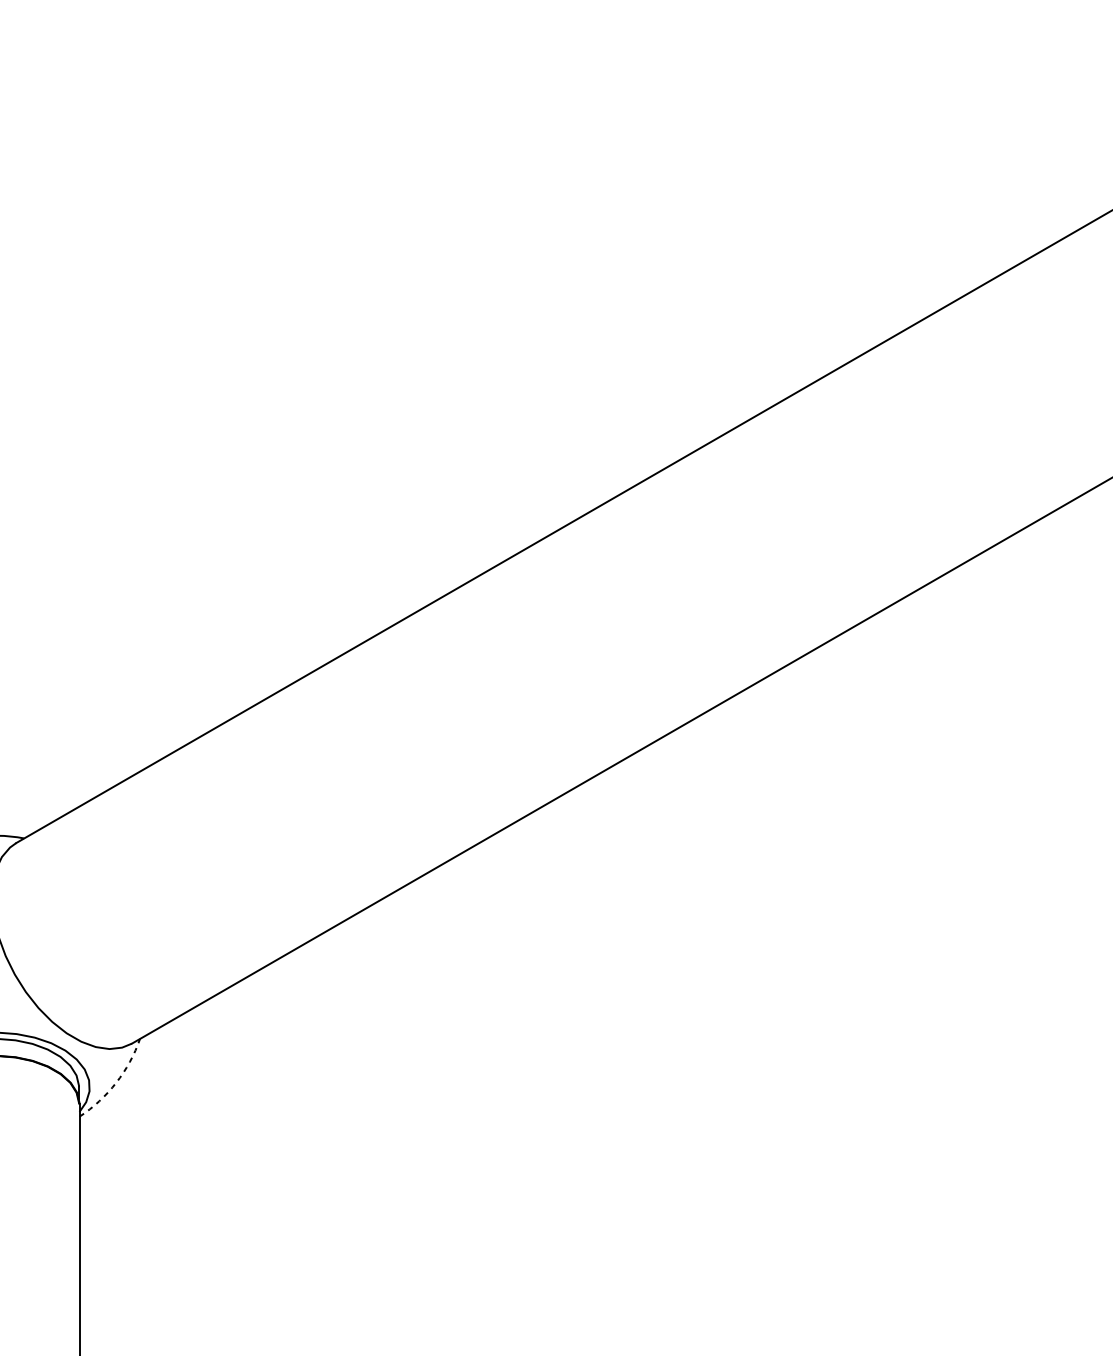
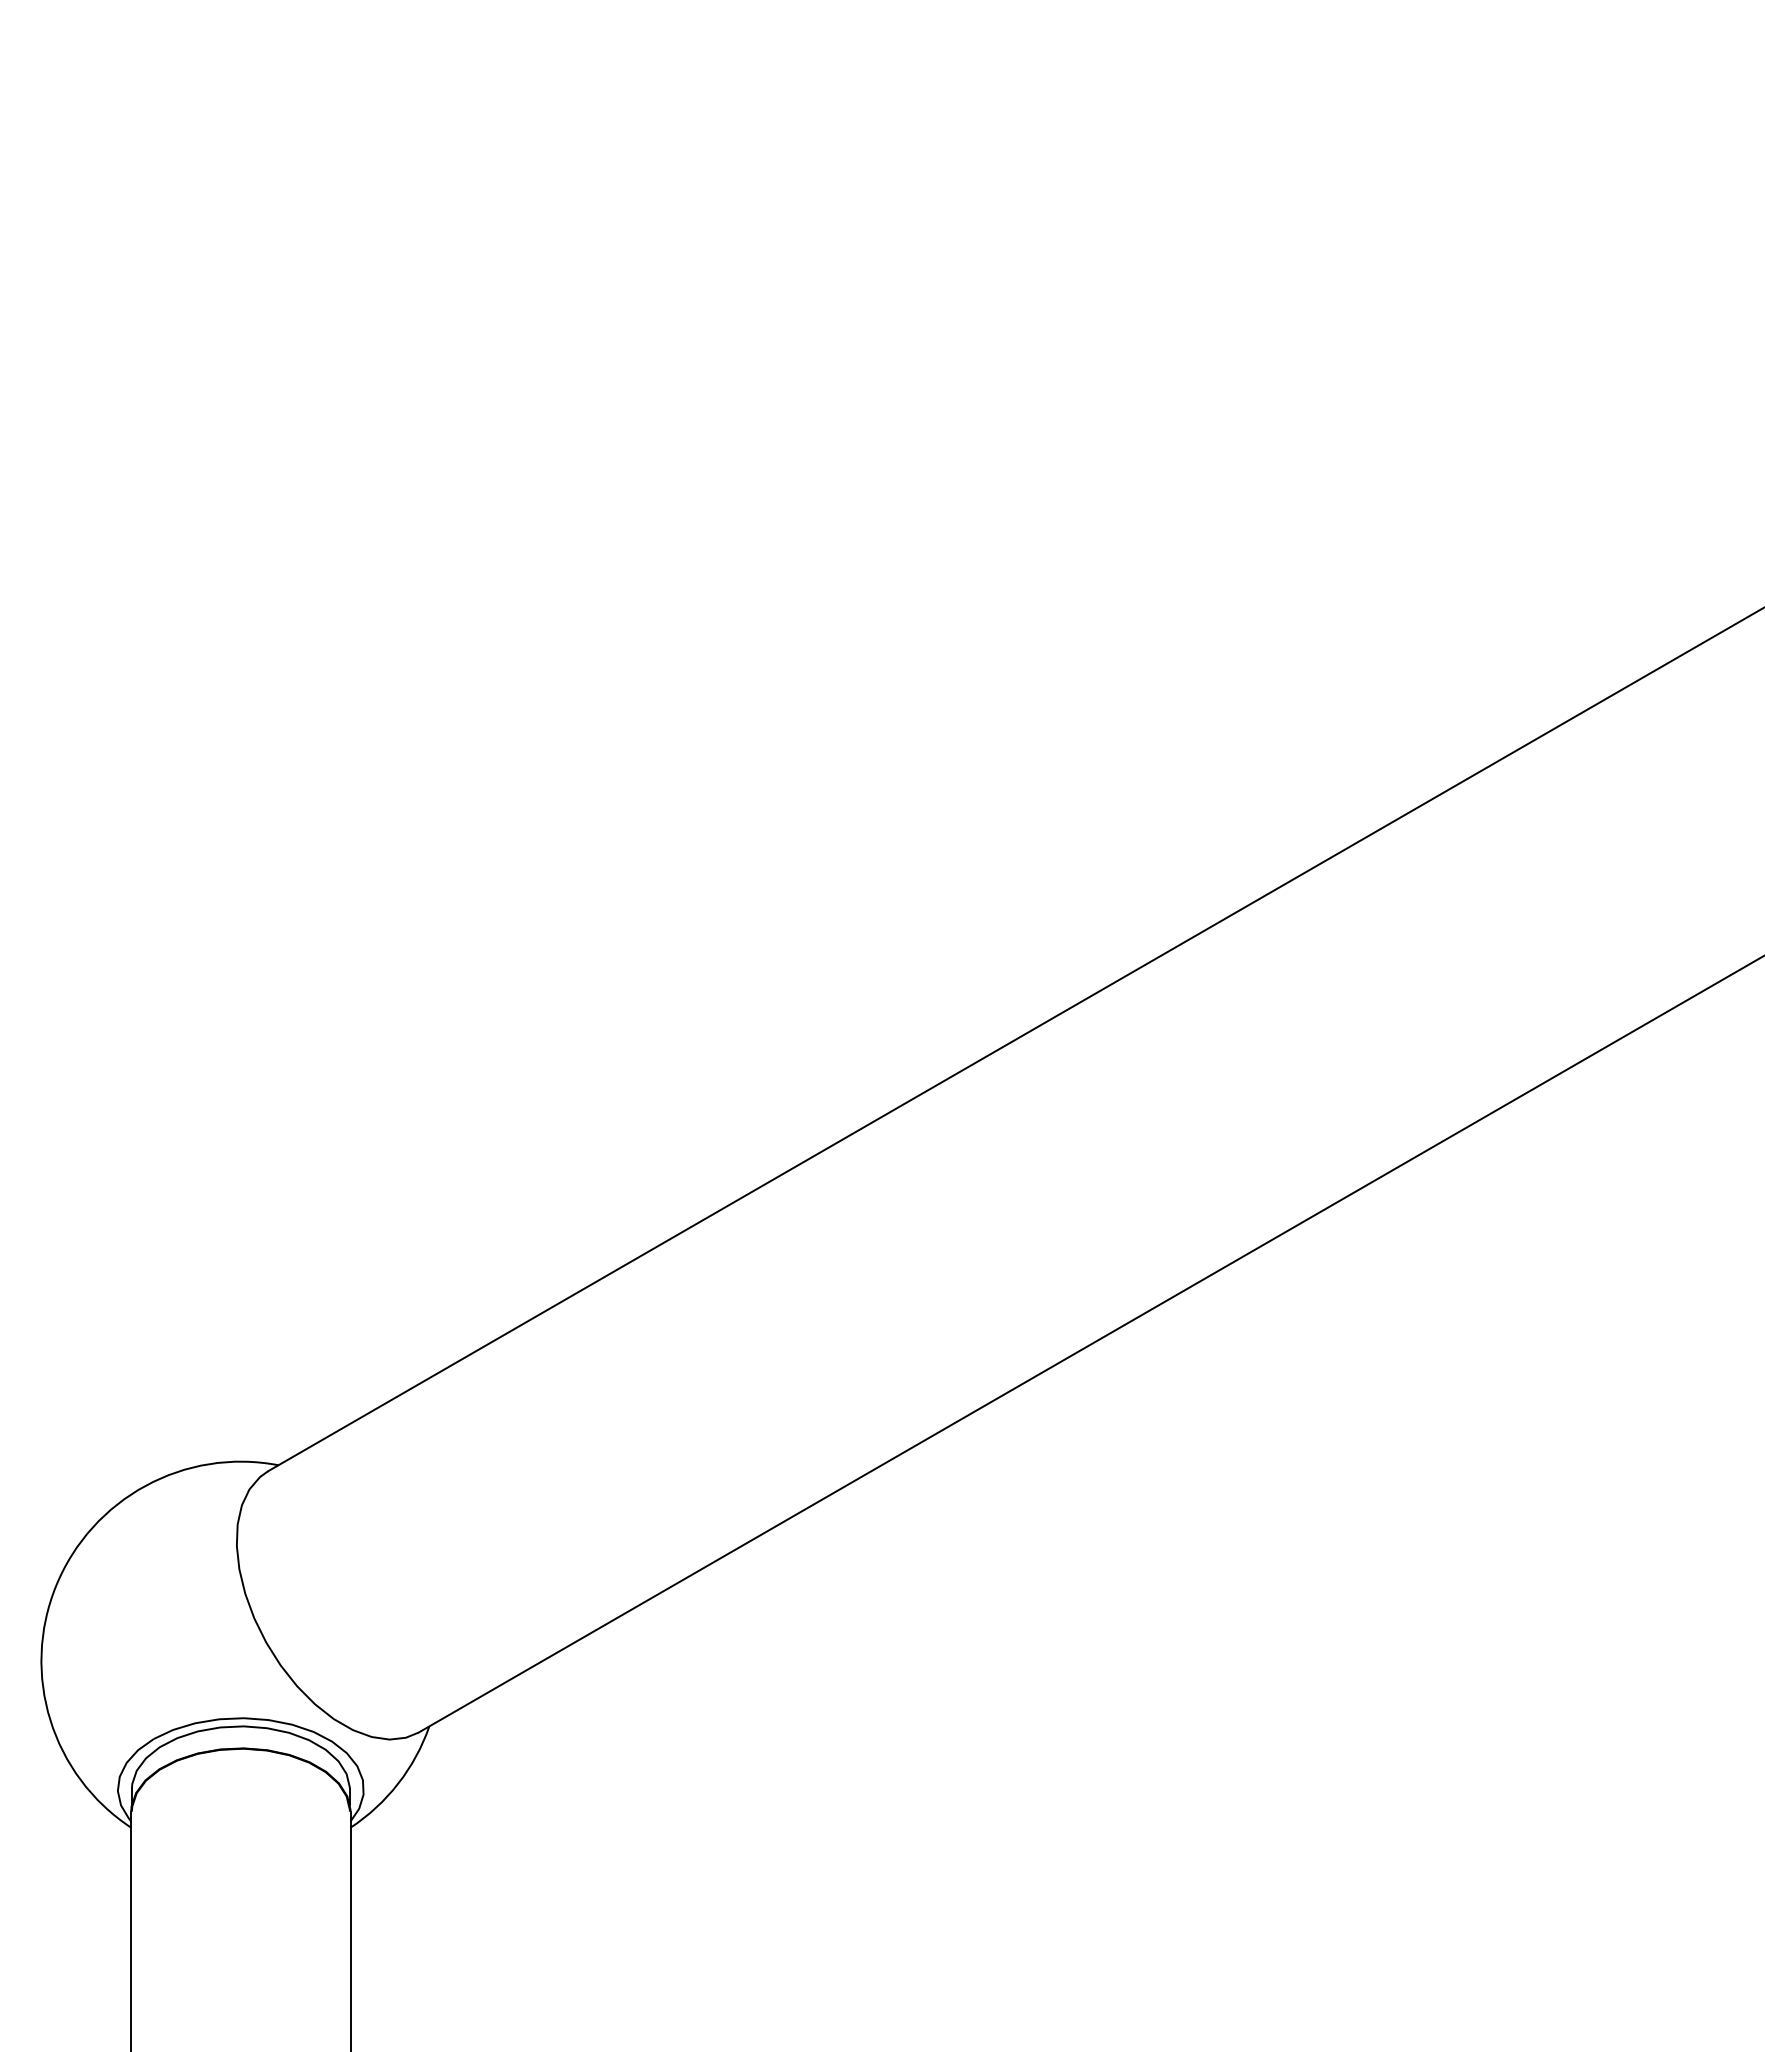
arc: (116, 1082) -> (398, 1783), dashed -> solid

